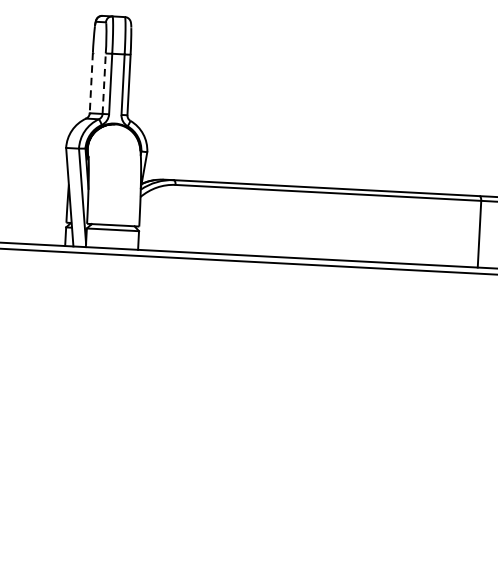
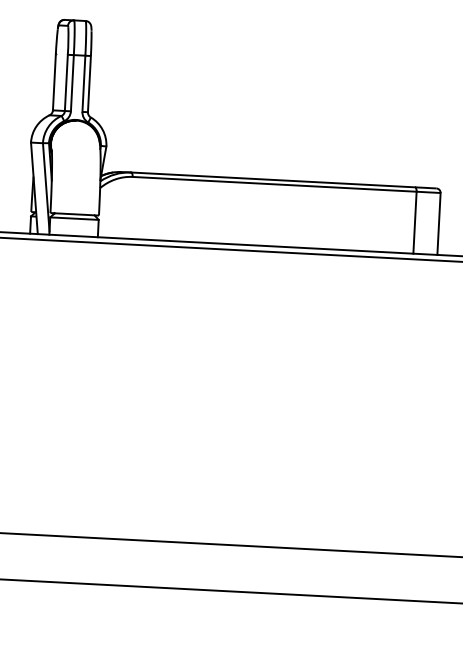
line: (91, 83) -> (54, 82), dashed -> solid
line: (104, 83) -> (66, 82), dashed -> solid

